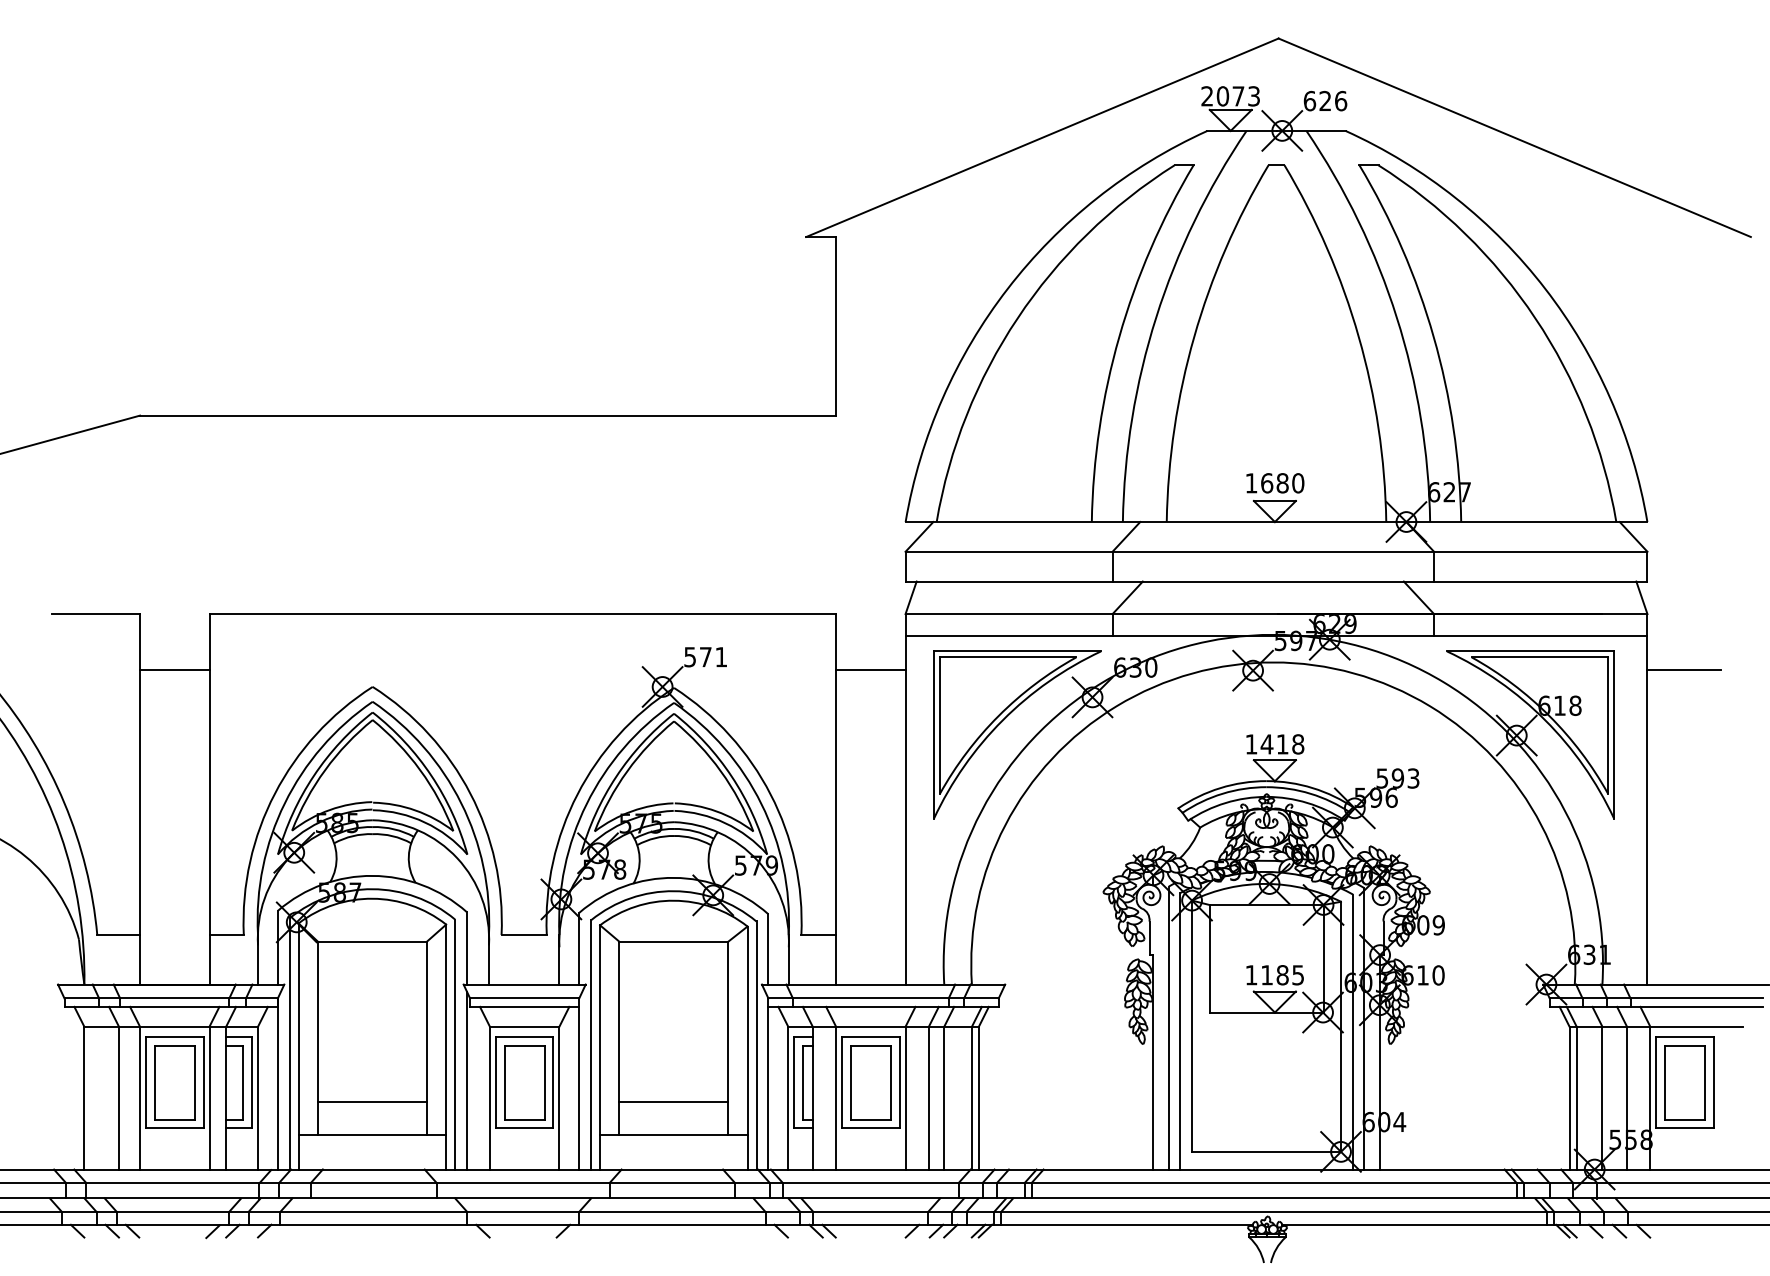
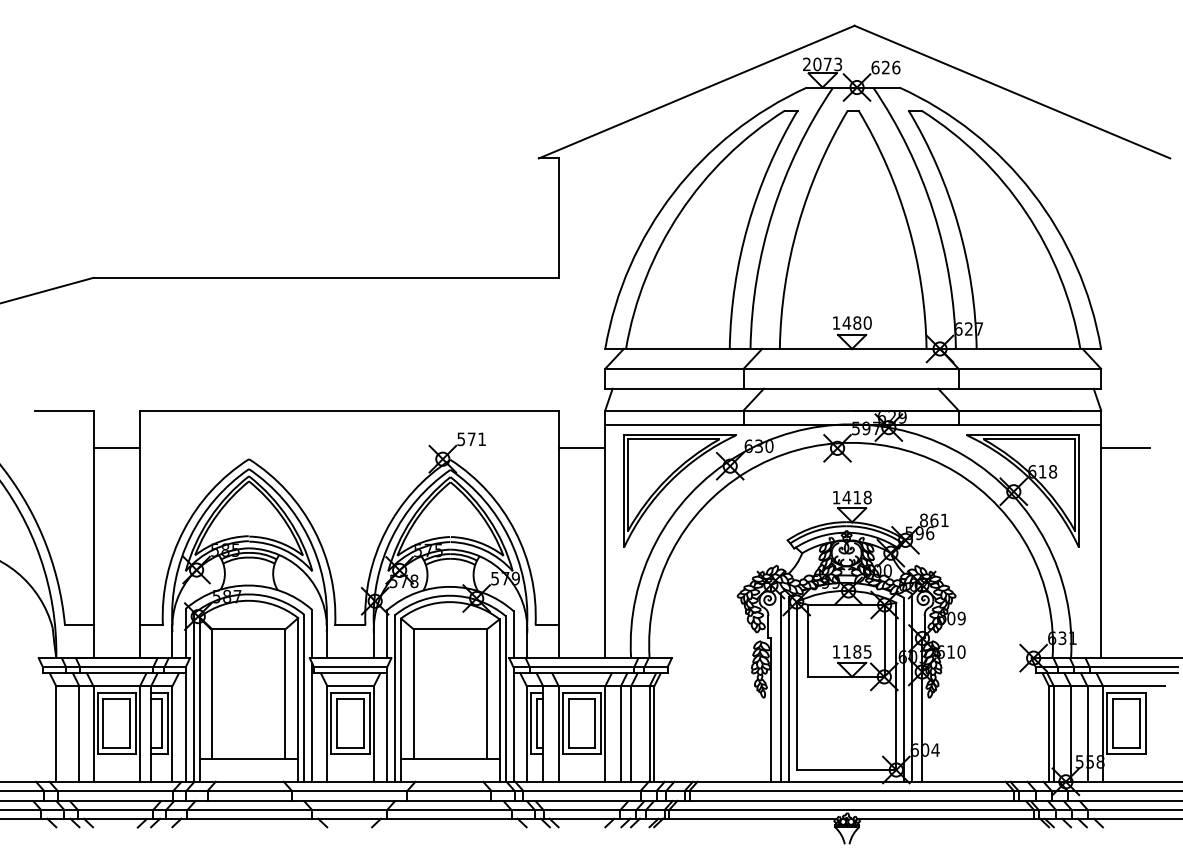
text: (1266, 482) -> (846, 322), 1680 -> 1480
text: (1398, 778) -> (934, 520), 593 -> 861
line: (371, 1101) -> (248, 736), removed
line: (672, 1101) -> (449, 736), removed

